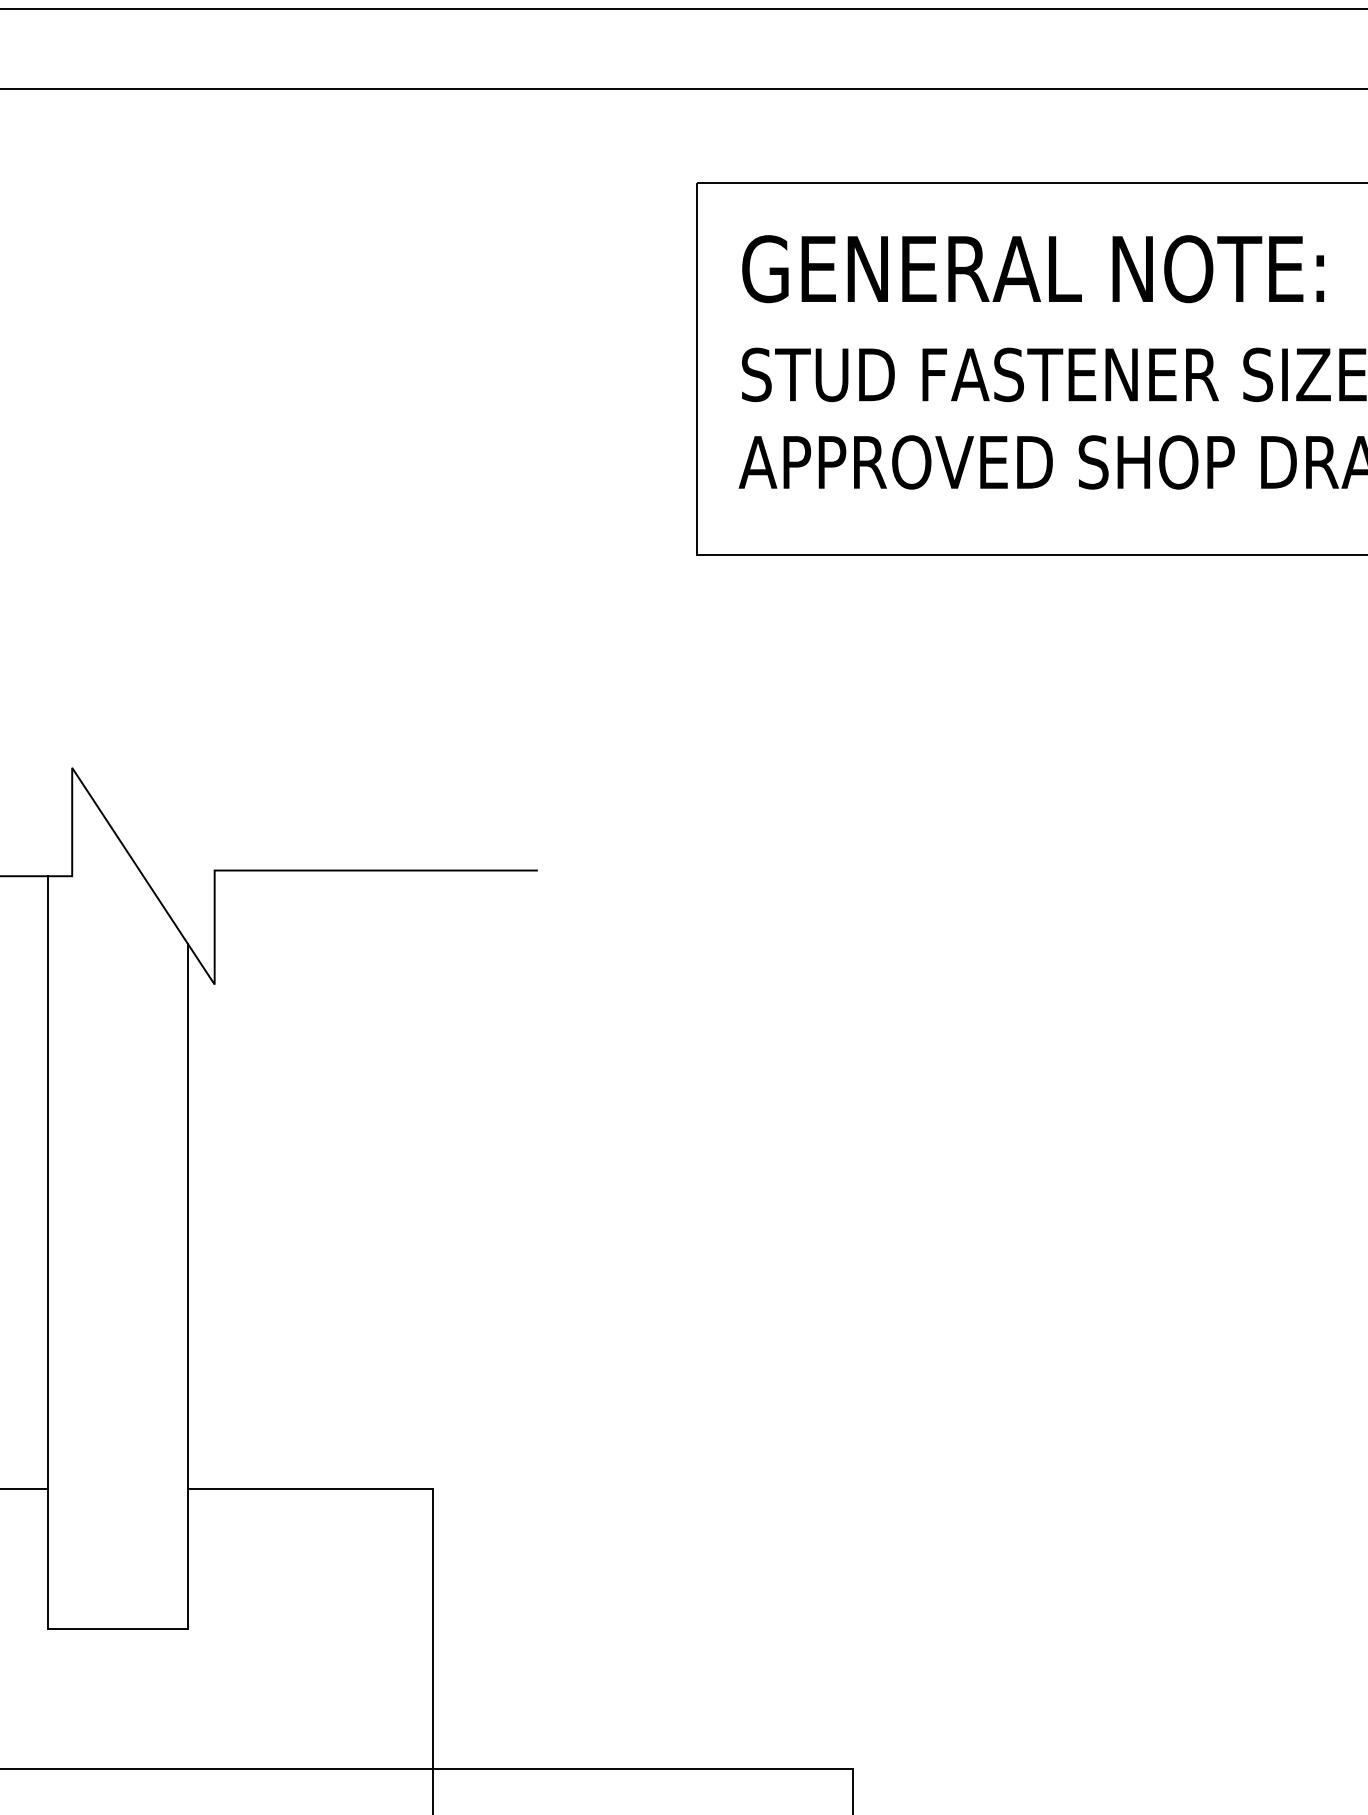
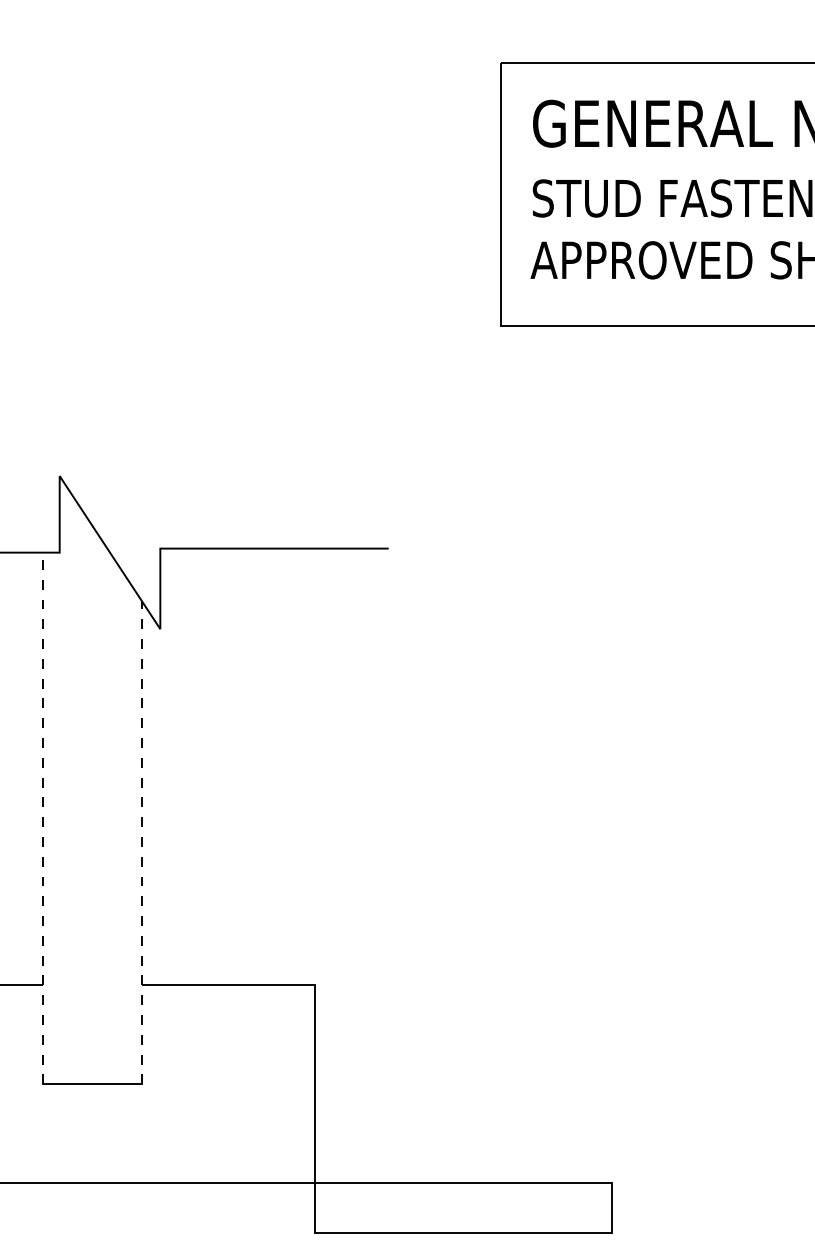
line: (48, 1252) -> (42, 818), solid -> dashed
line: (188, 1286) -> (141, 842), solid -> dashed

